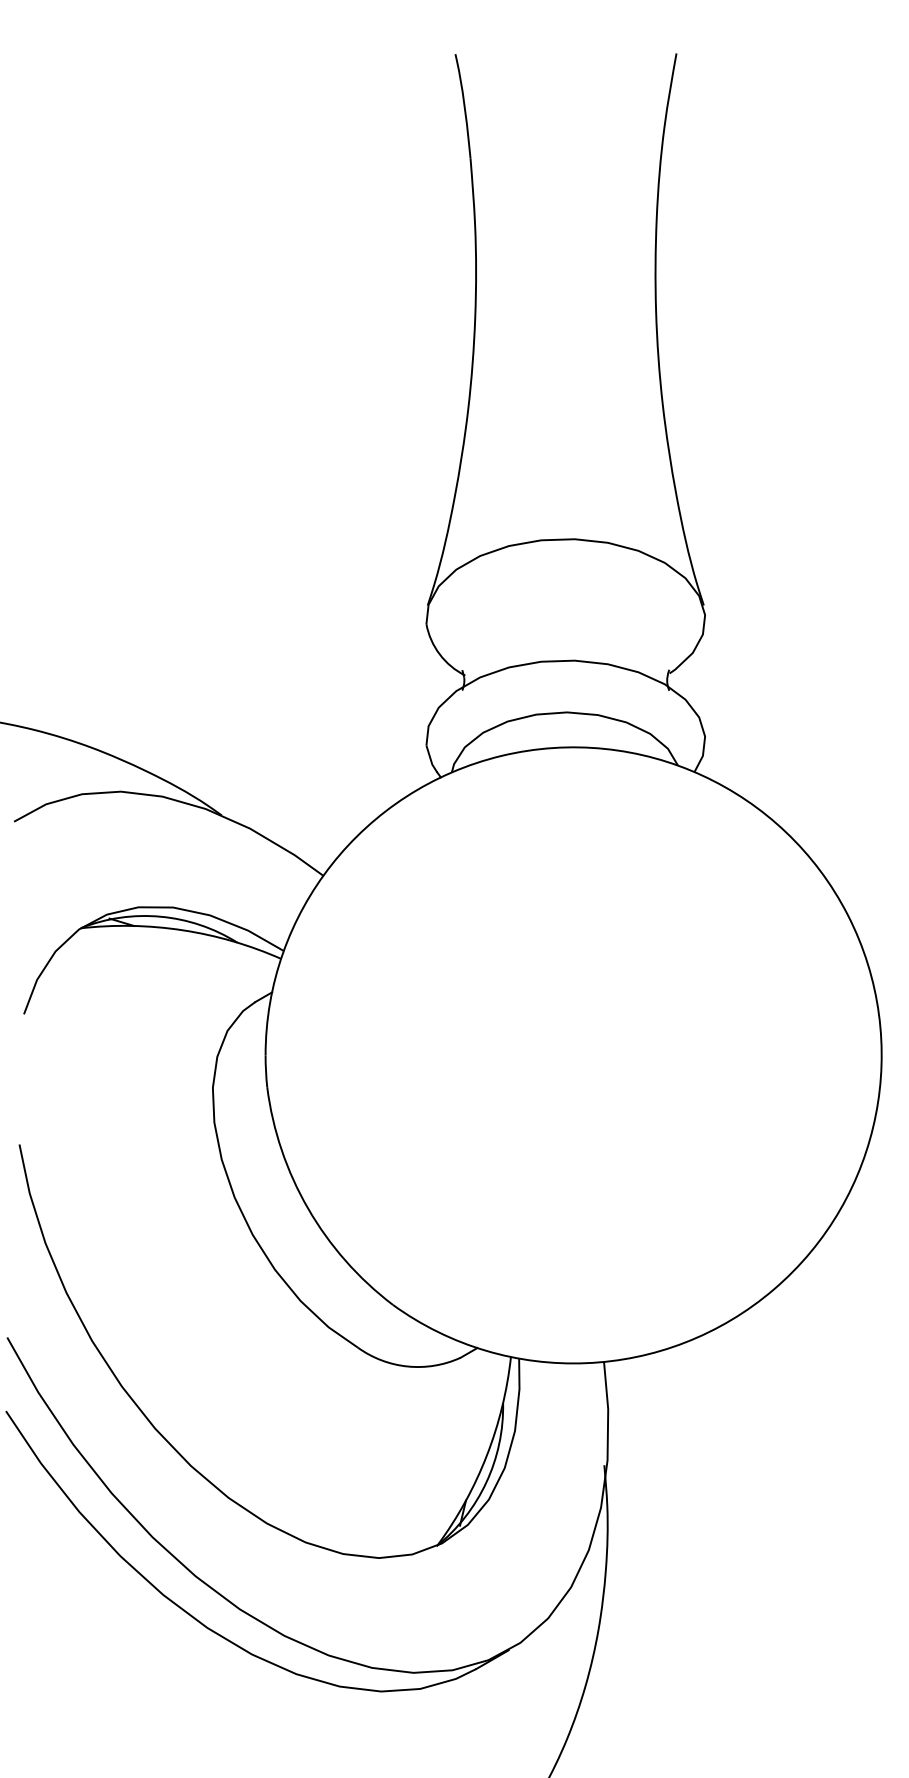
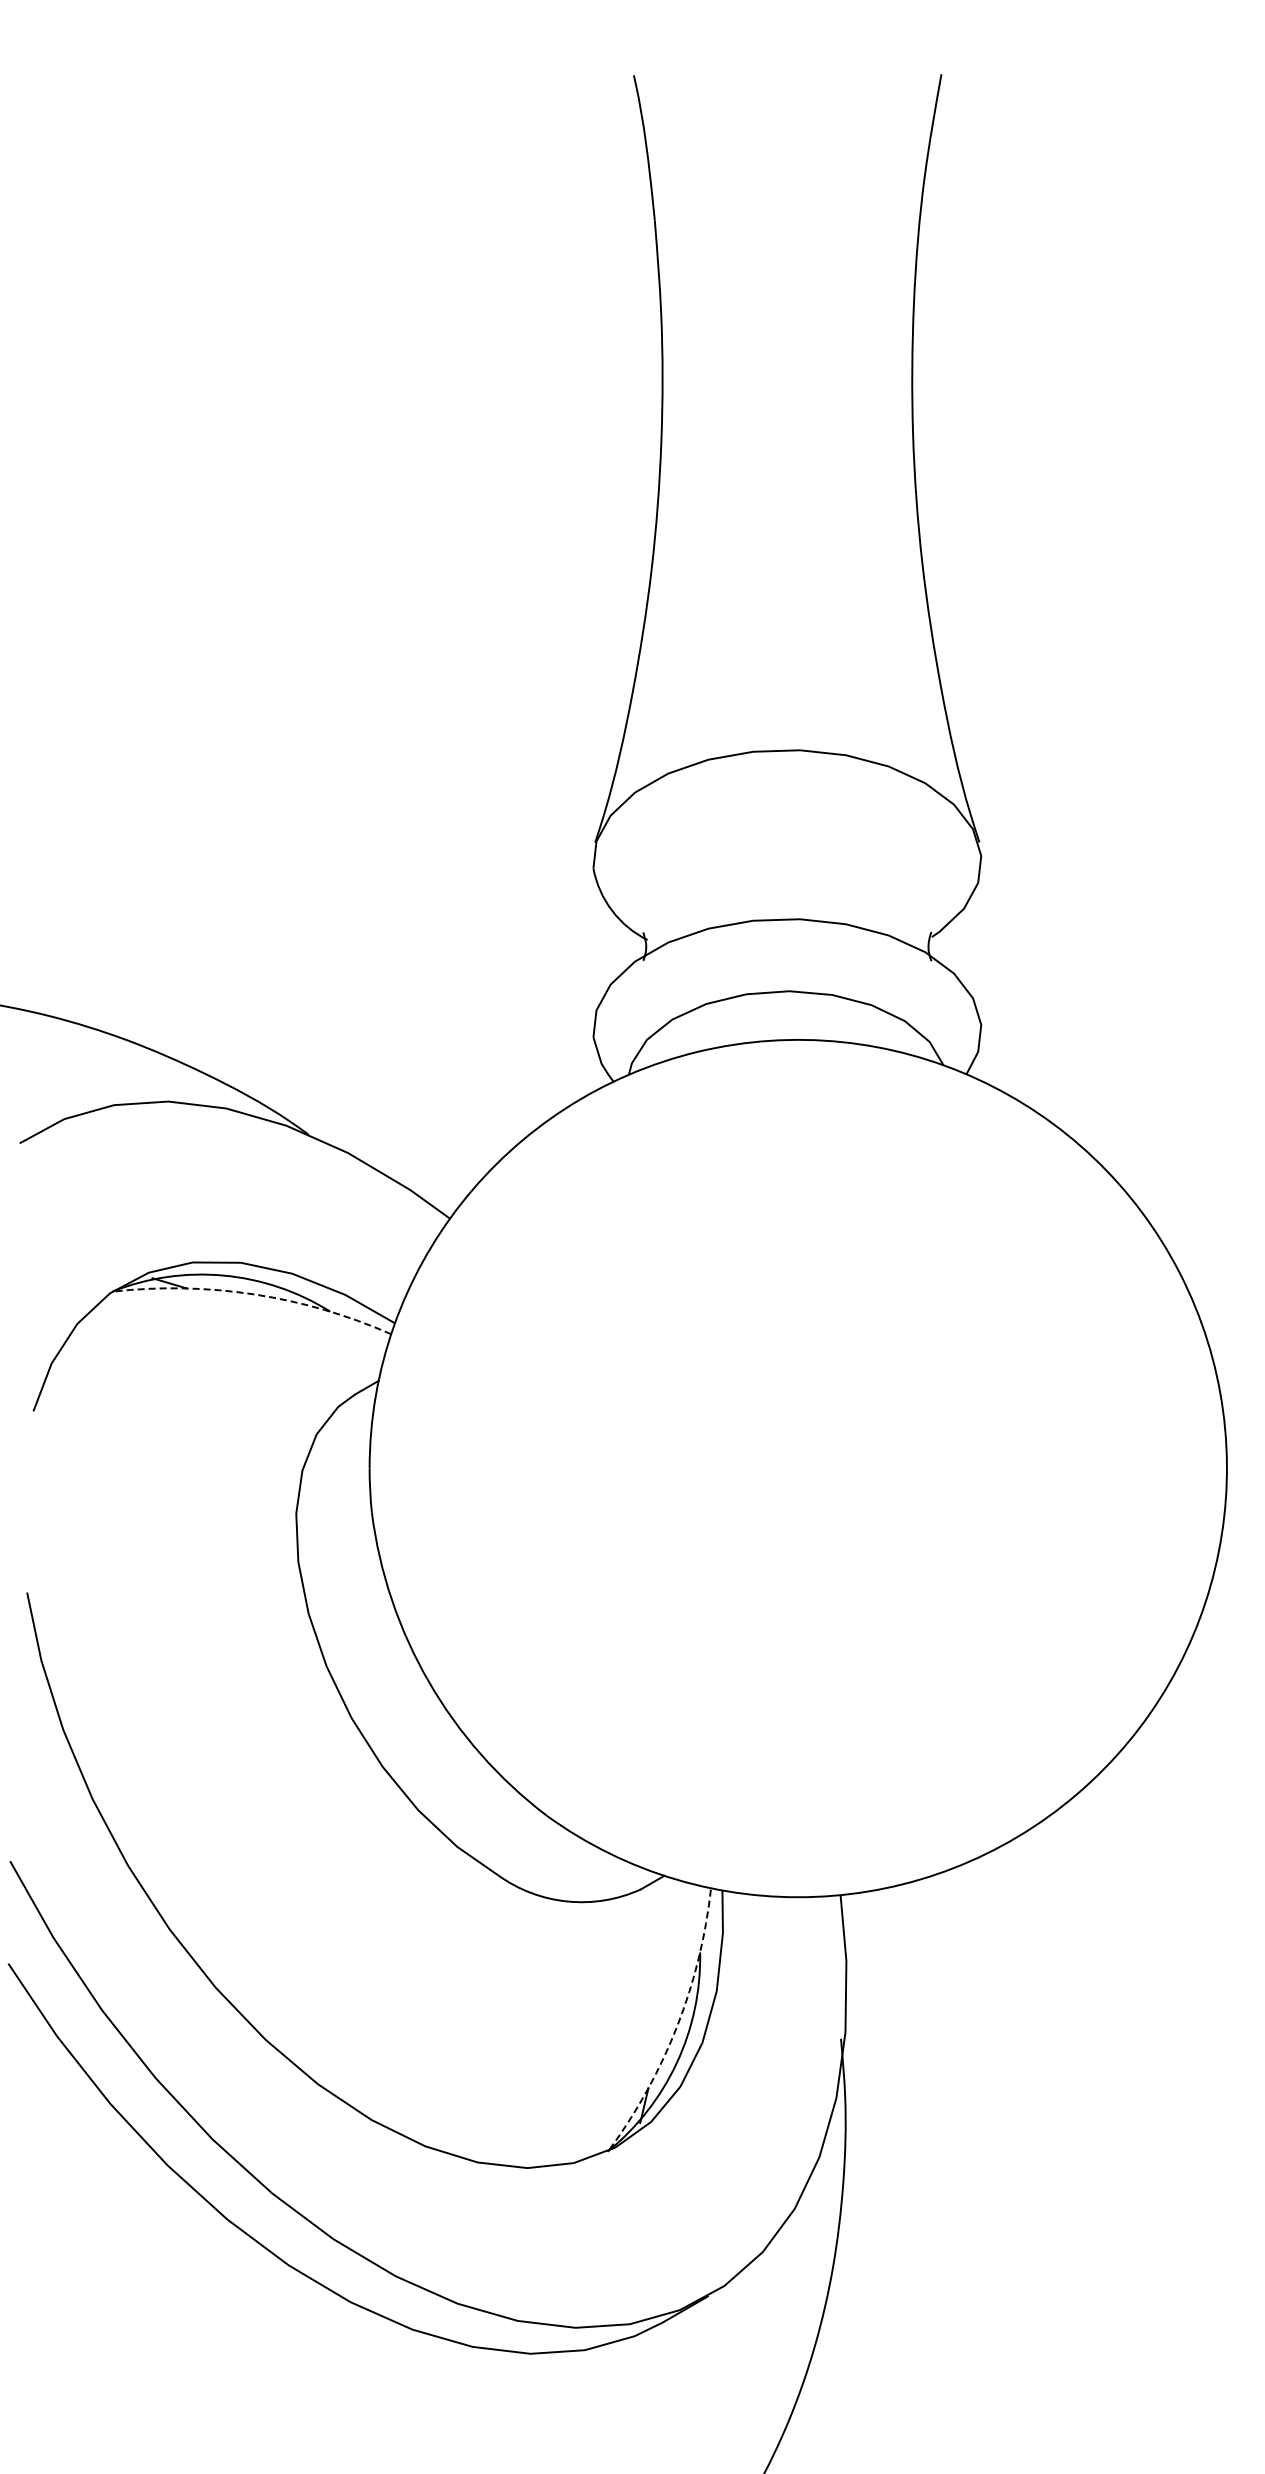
arc: (182, 930) -> (254, 1294), solid -> dashed
arc: (486, 1455) -> (677, 2025), solid -> dashed

